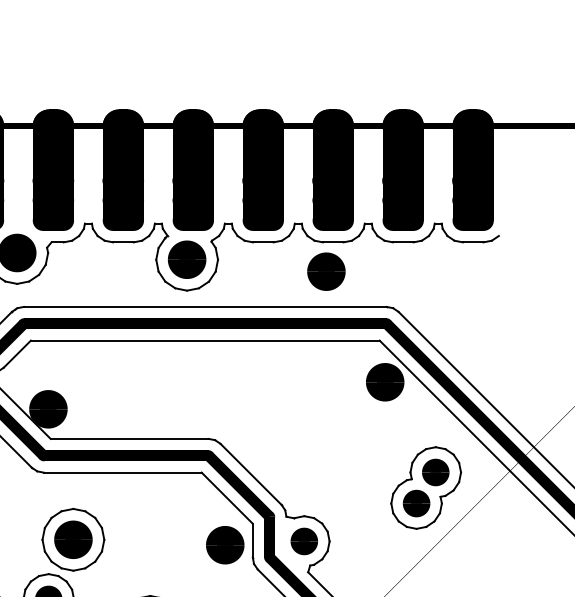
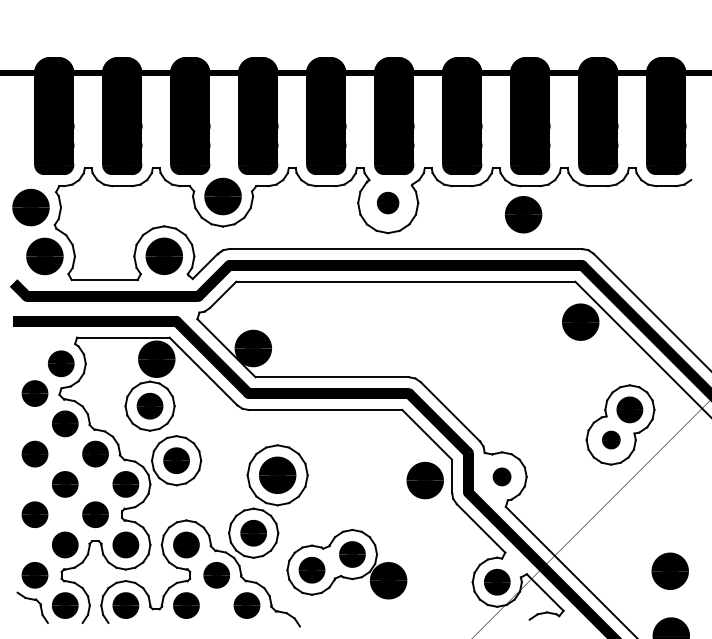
part: (186, 259) -> (387, 202), size x0.6
part: (416, 502) -> (611, 439), size x0.7
part: (303, 541) -> (501, 476), size x0.7

